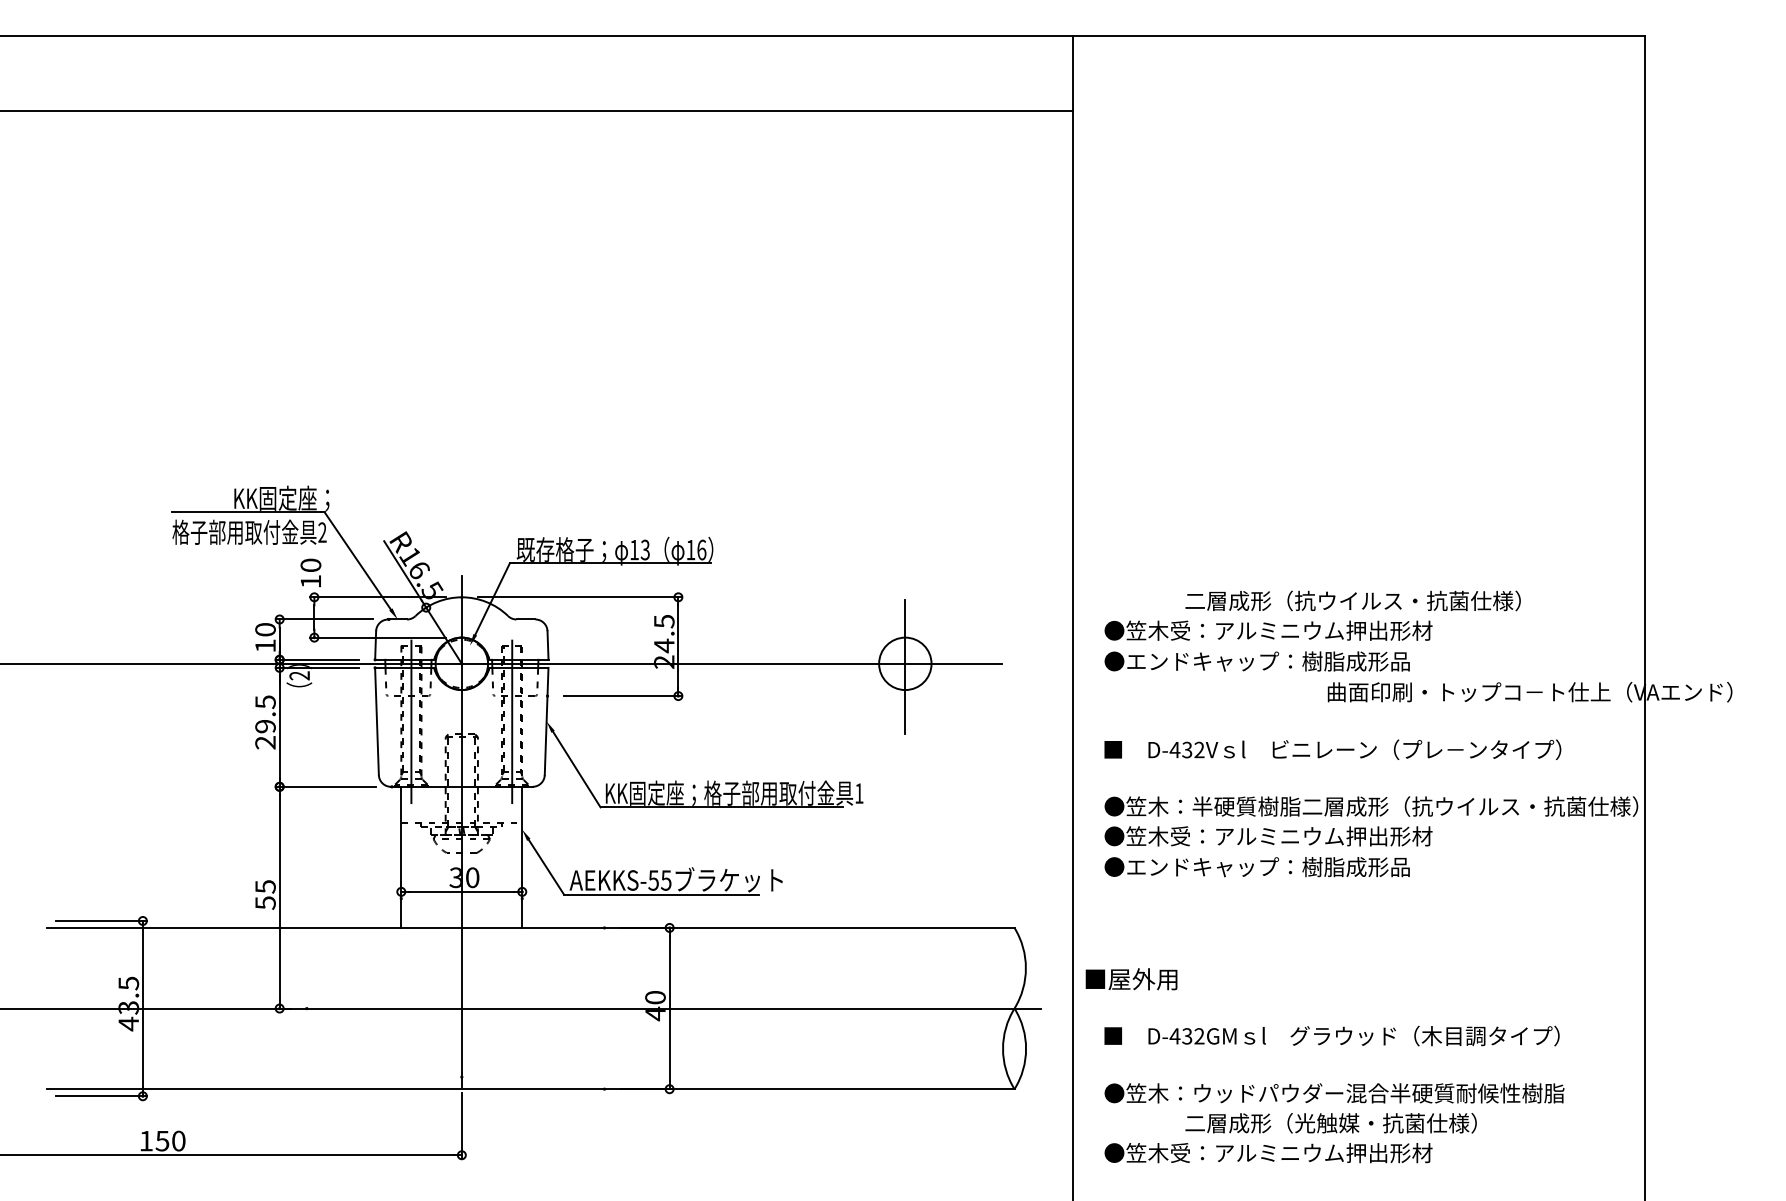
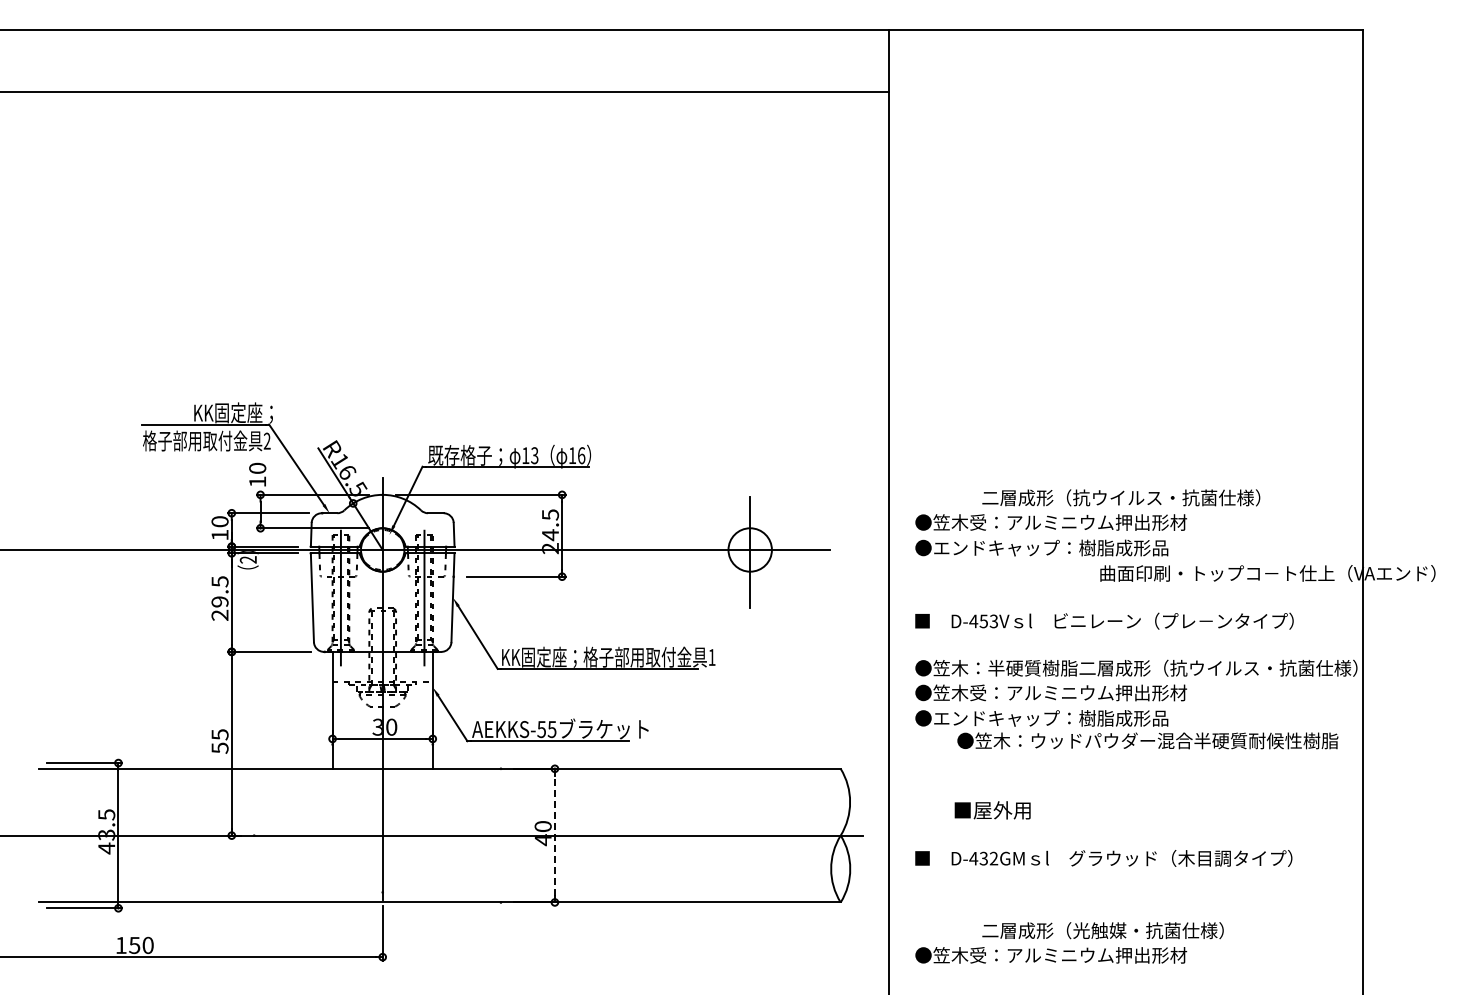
text: (1194, 750) -> (989, 621), D-432V -> D-453V
text: (1131, 979) -> (992, 810), moved
line: (669, 1008) -> (554, 835), solid -> dashed
text: (1334, 1092) -> (1147, 740), moved

